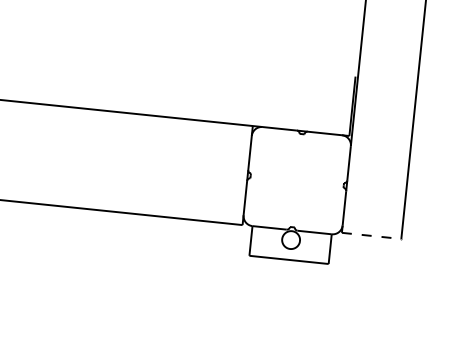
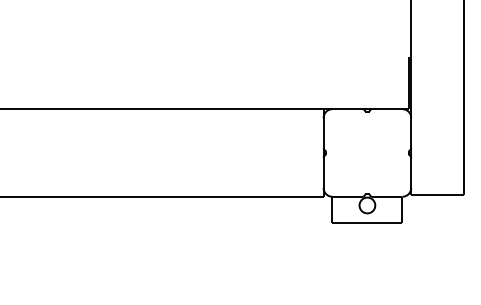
line: (371, 235) -> (437, 194), dashed -> solid

